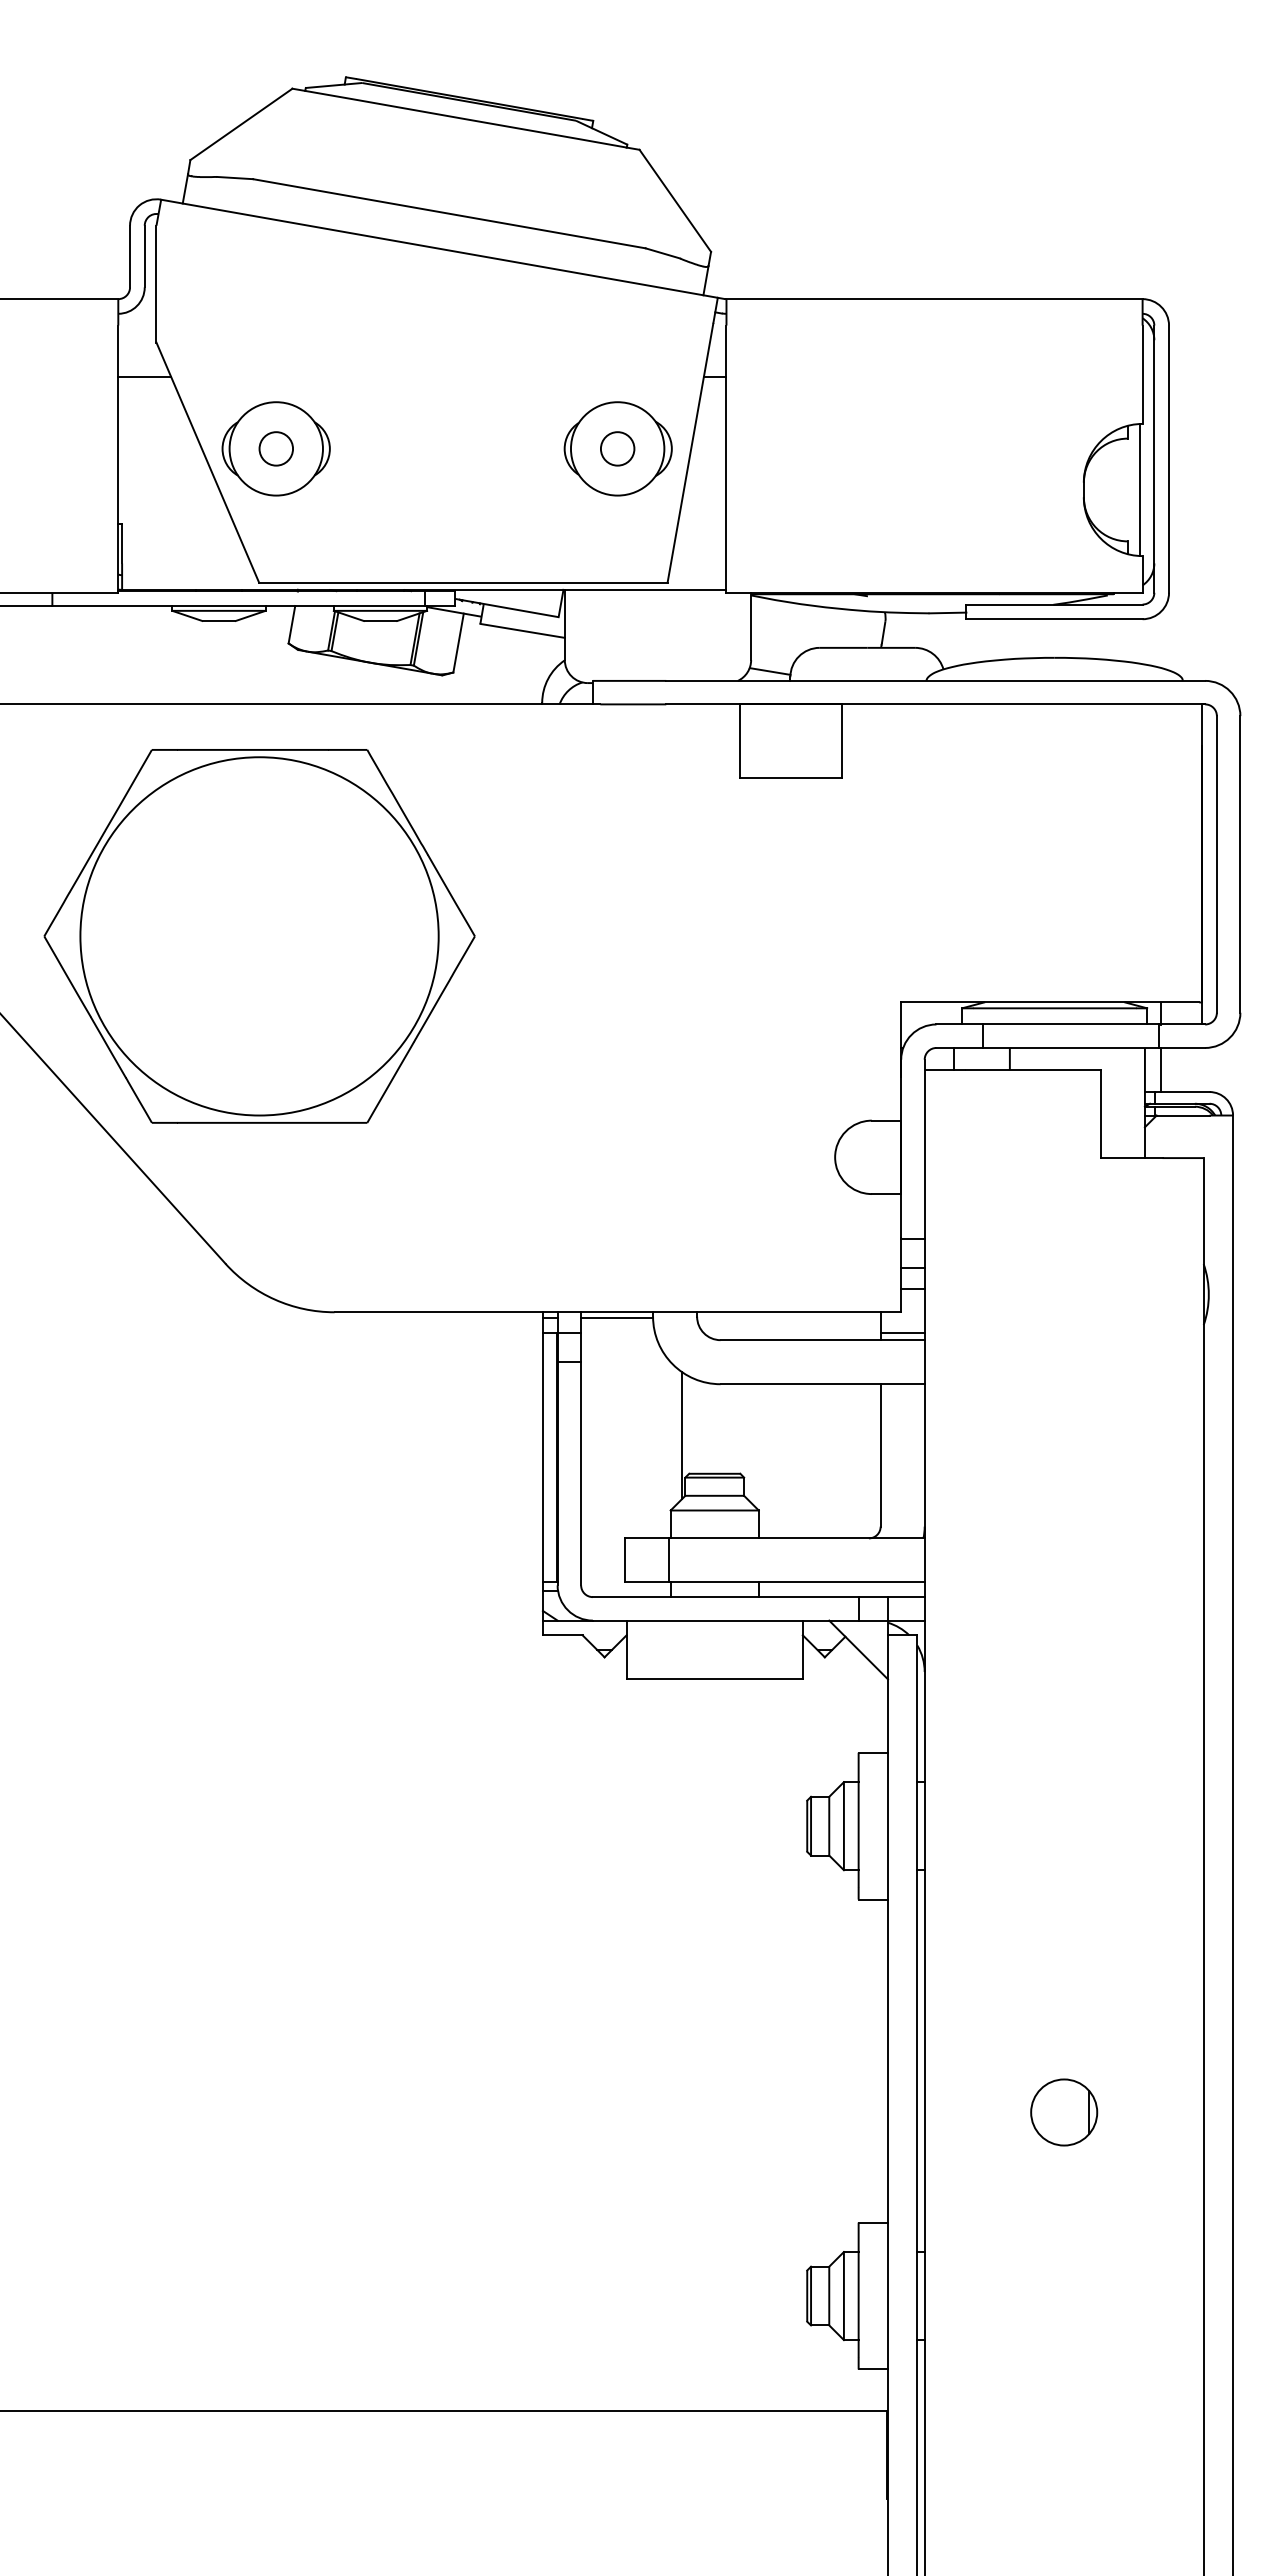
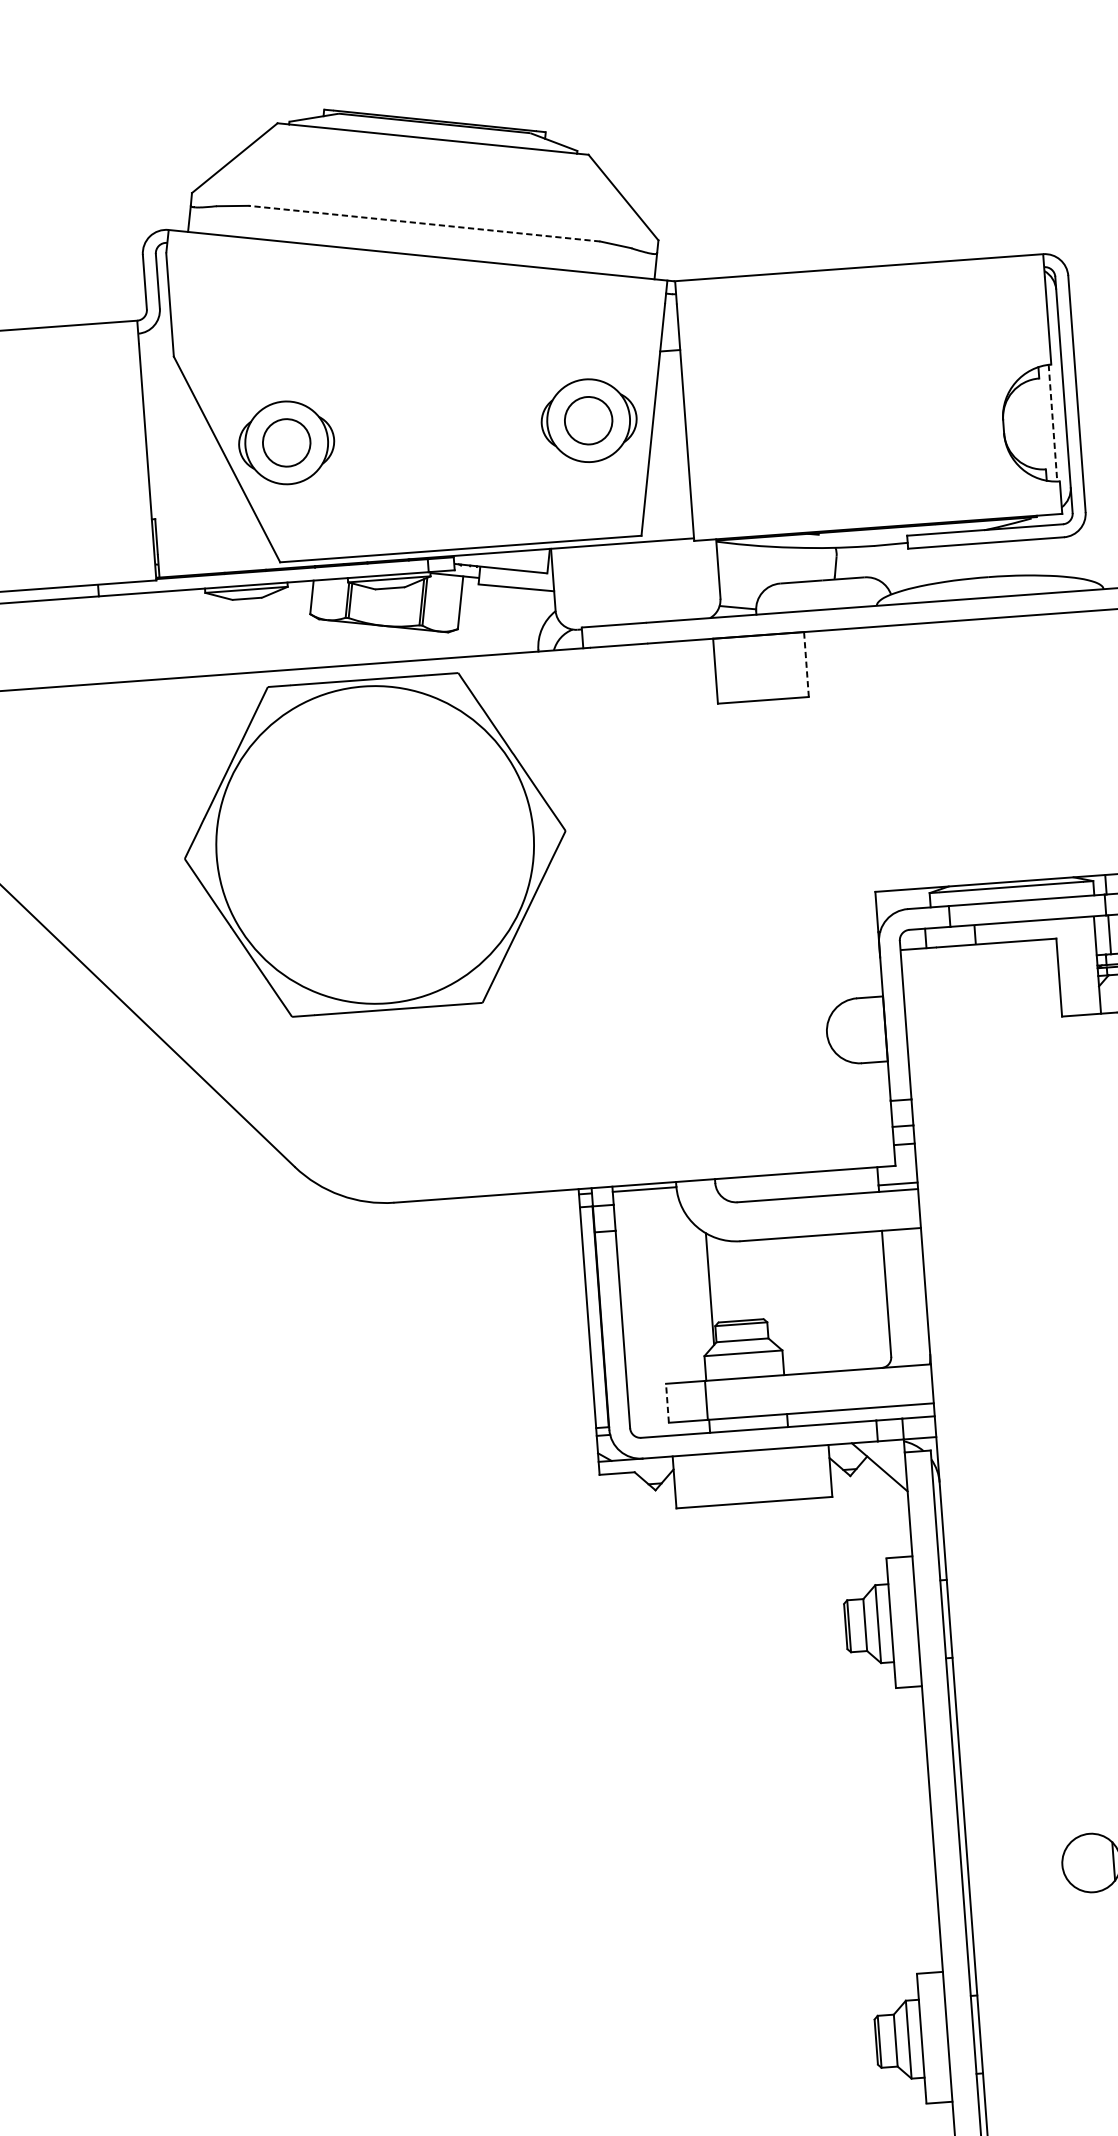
line: (448, 213) -> (423, 223), solid -> dashed
line: (144, 376) -> (165, 387), removed
circle: (276, 448) -> (286, 442), size x1.6
circle: (617, 448) -> (588, 420), size x1.6
line: (1139, 490) -> (1052, 423), solid -> dashed
line: (842, 741) -> (806, 664), solid -> dashed
part: (259, 936) -> (375, 845), moved
line: (625, 1559) -> (667, 1402), solid -> dashed

